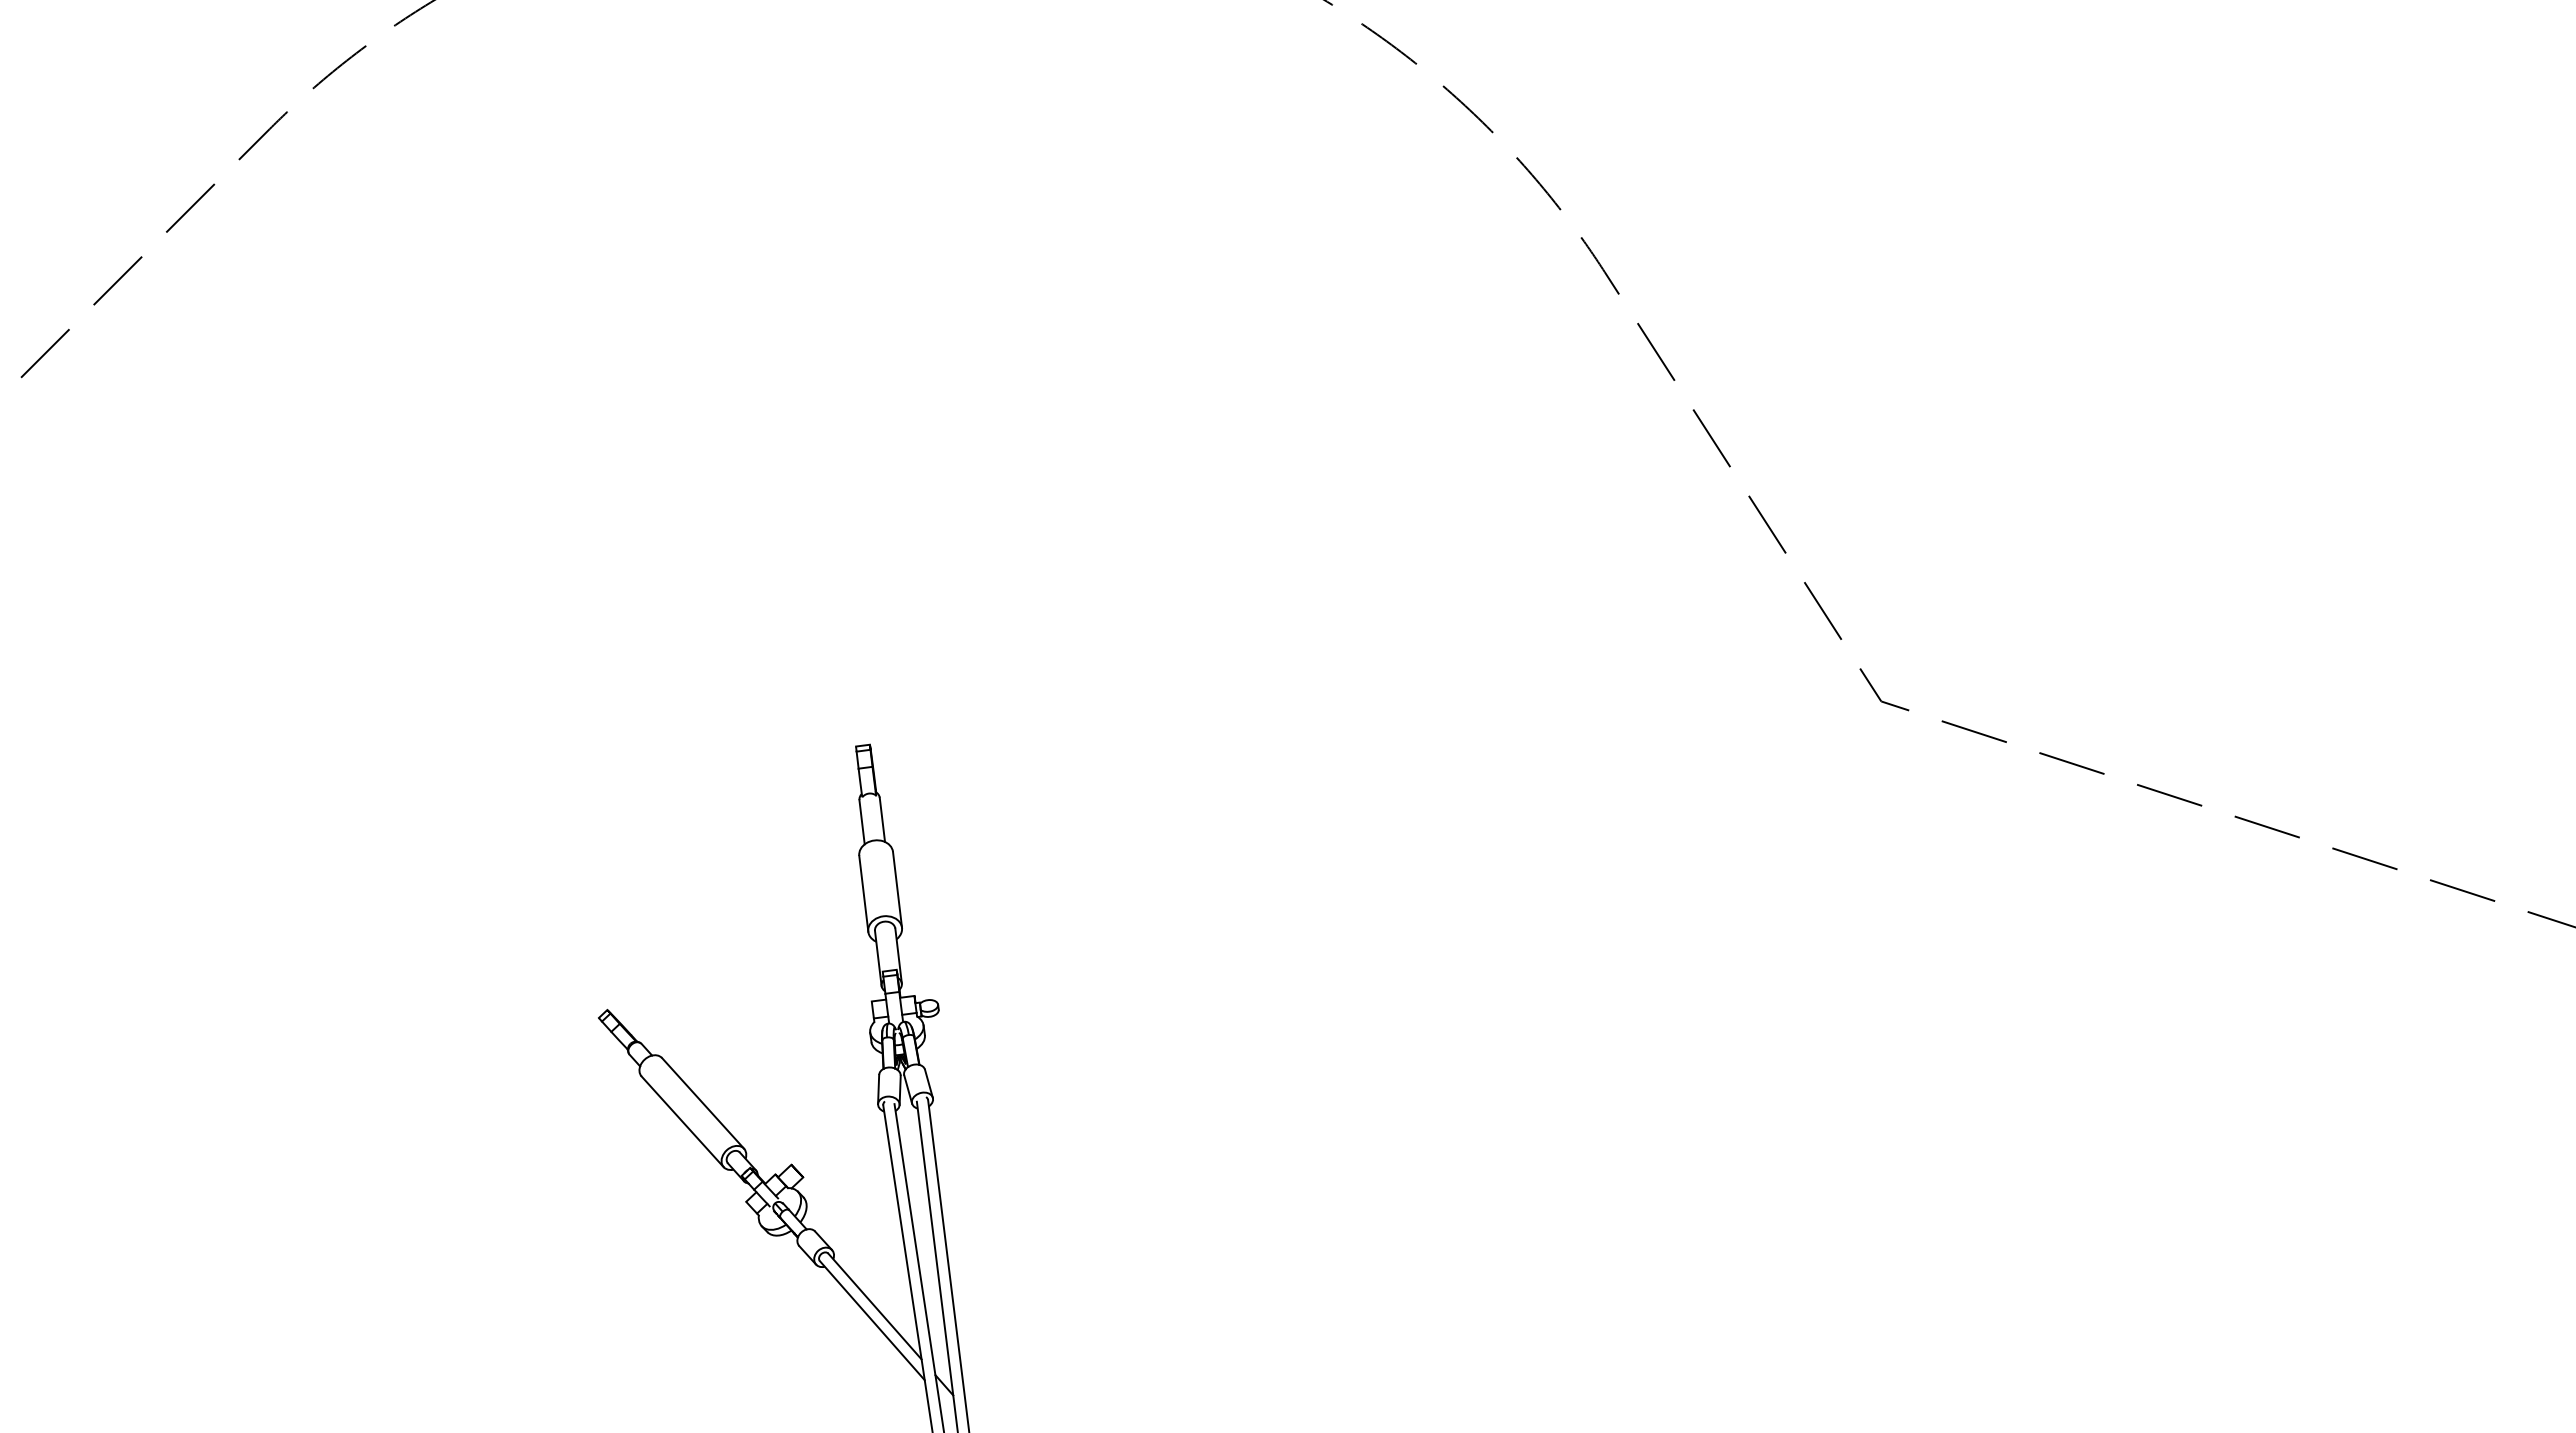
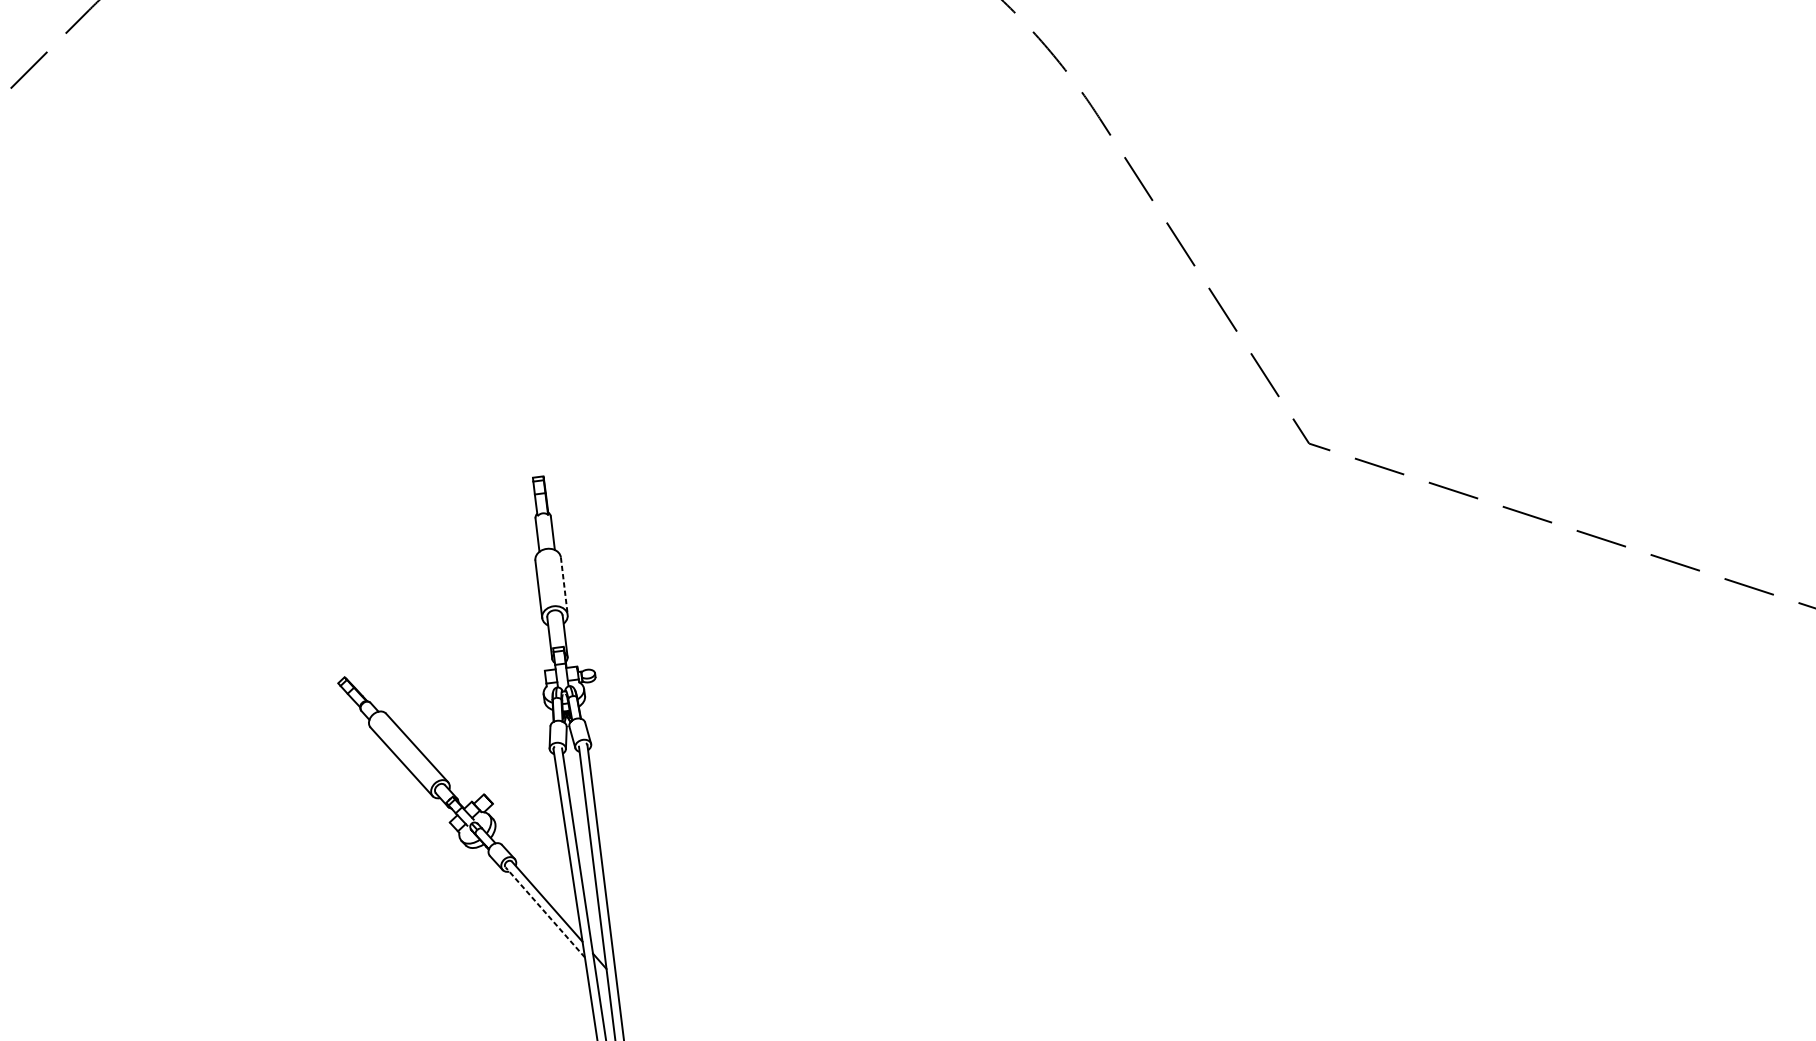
line: (897, 890) -> (564, 586), solid -> dashed
line: (871, 1320) -> (544, 912), solid -> dashed

